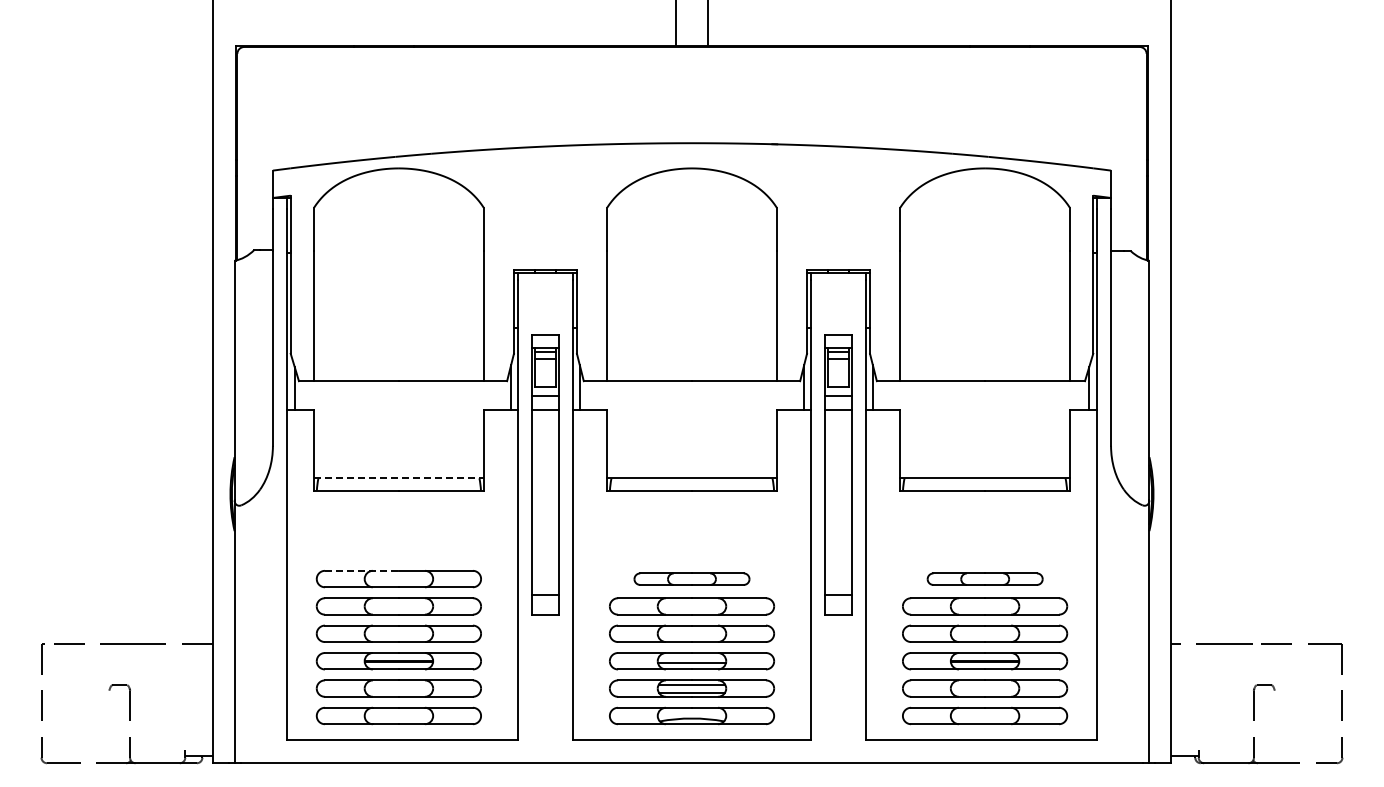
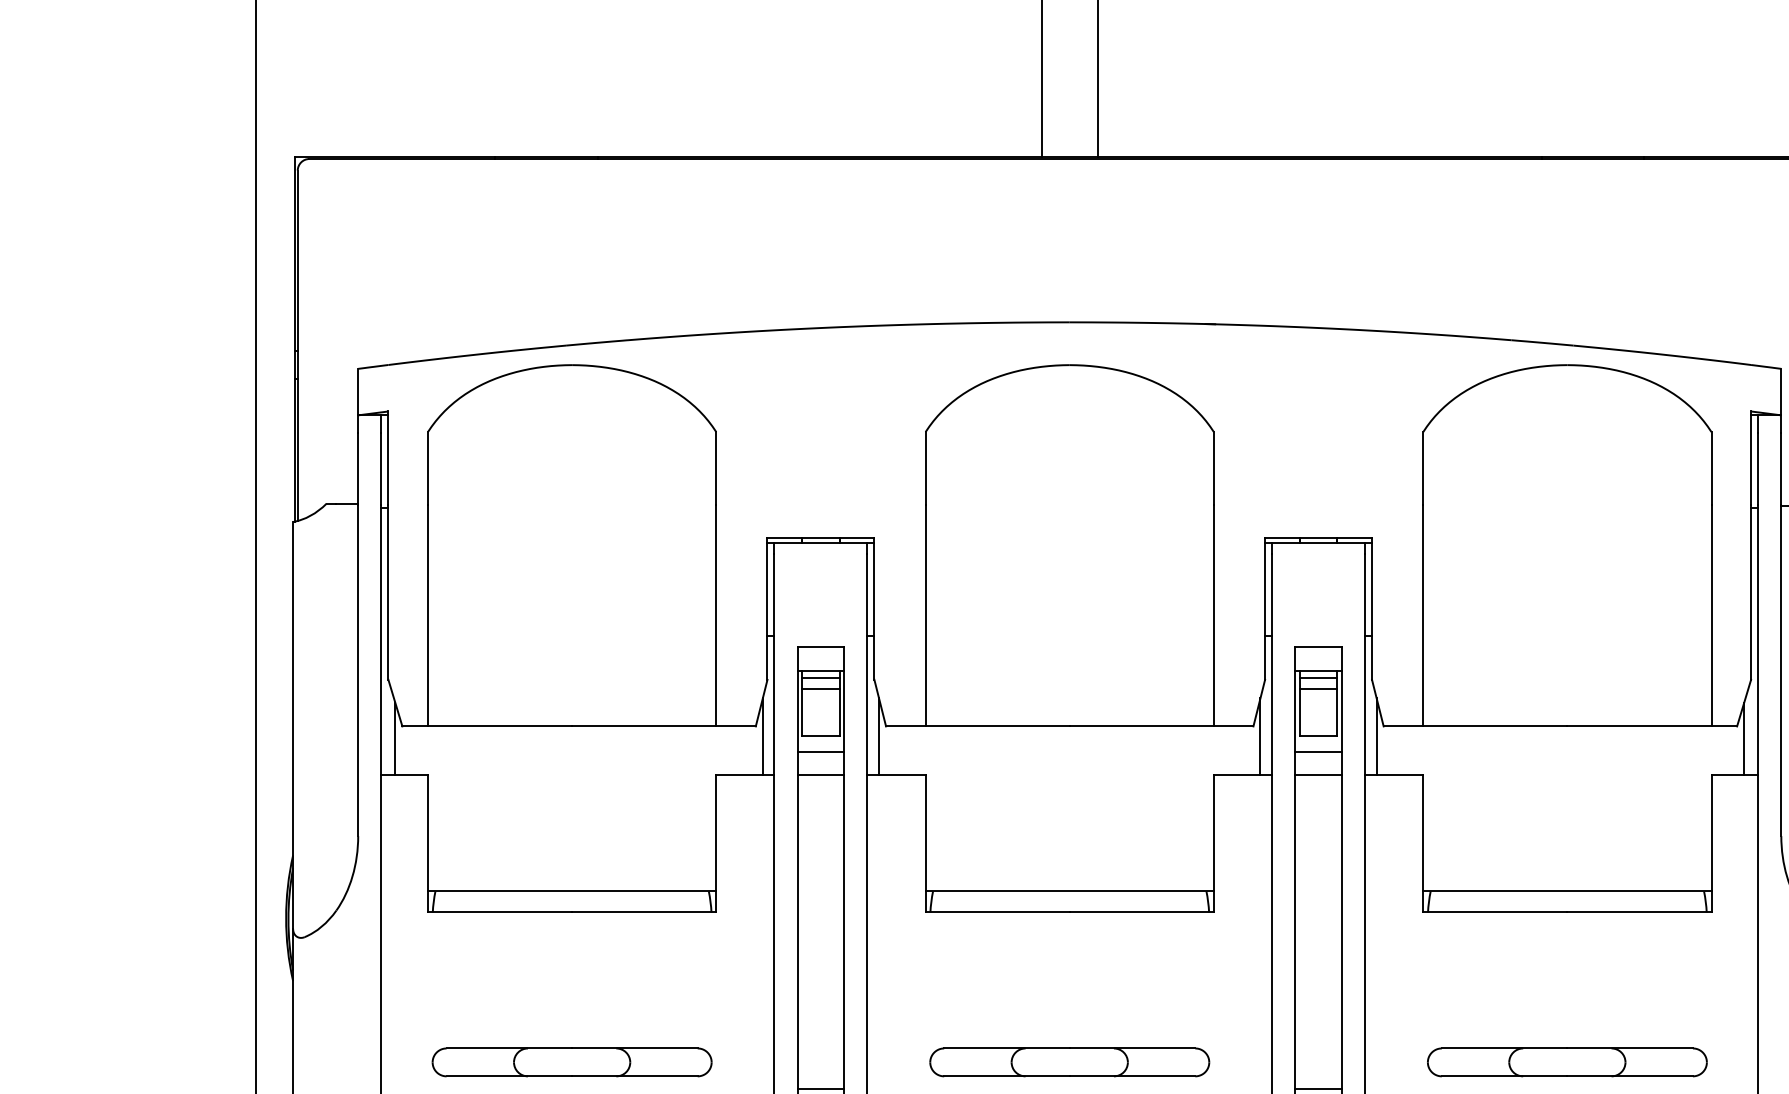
line: (398, 478) -> (571, 891), dashed -> solid
line: (361, 570) -> (508, 1047), dashed -> solid
part: (691, 579) -> (1068, 1063), size x1.43
part: (985, 579) -> (1568, 1063), size x1.43

